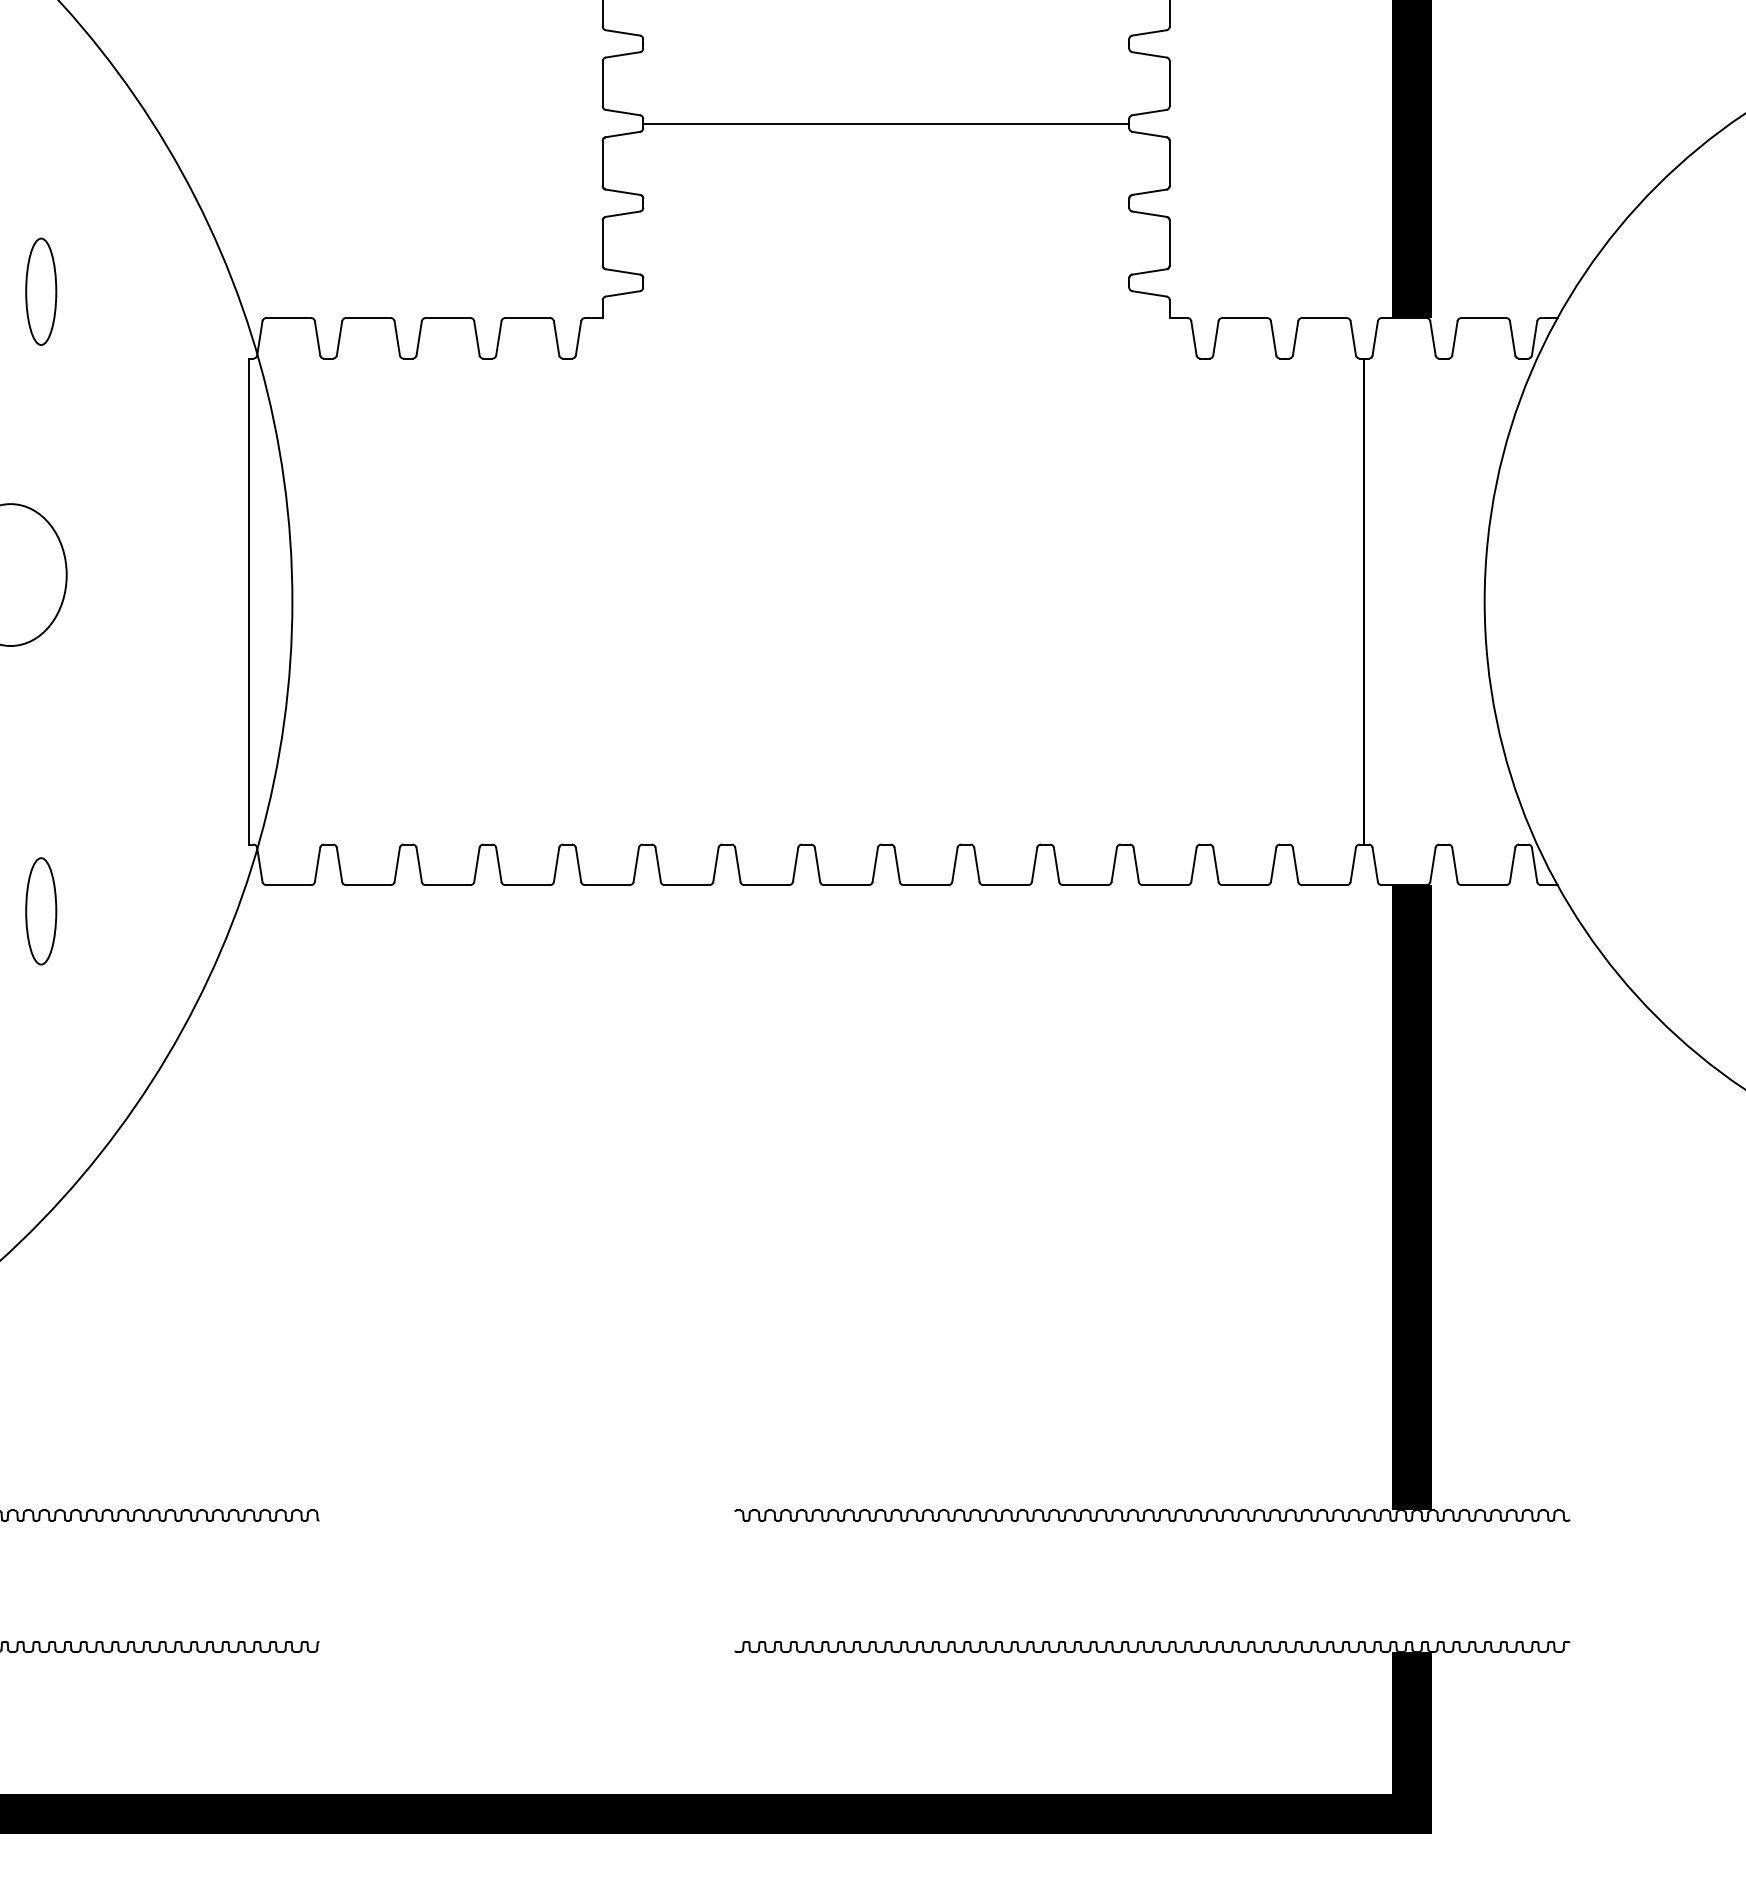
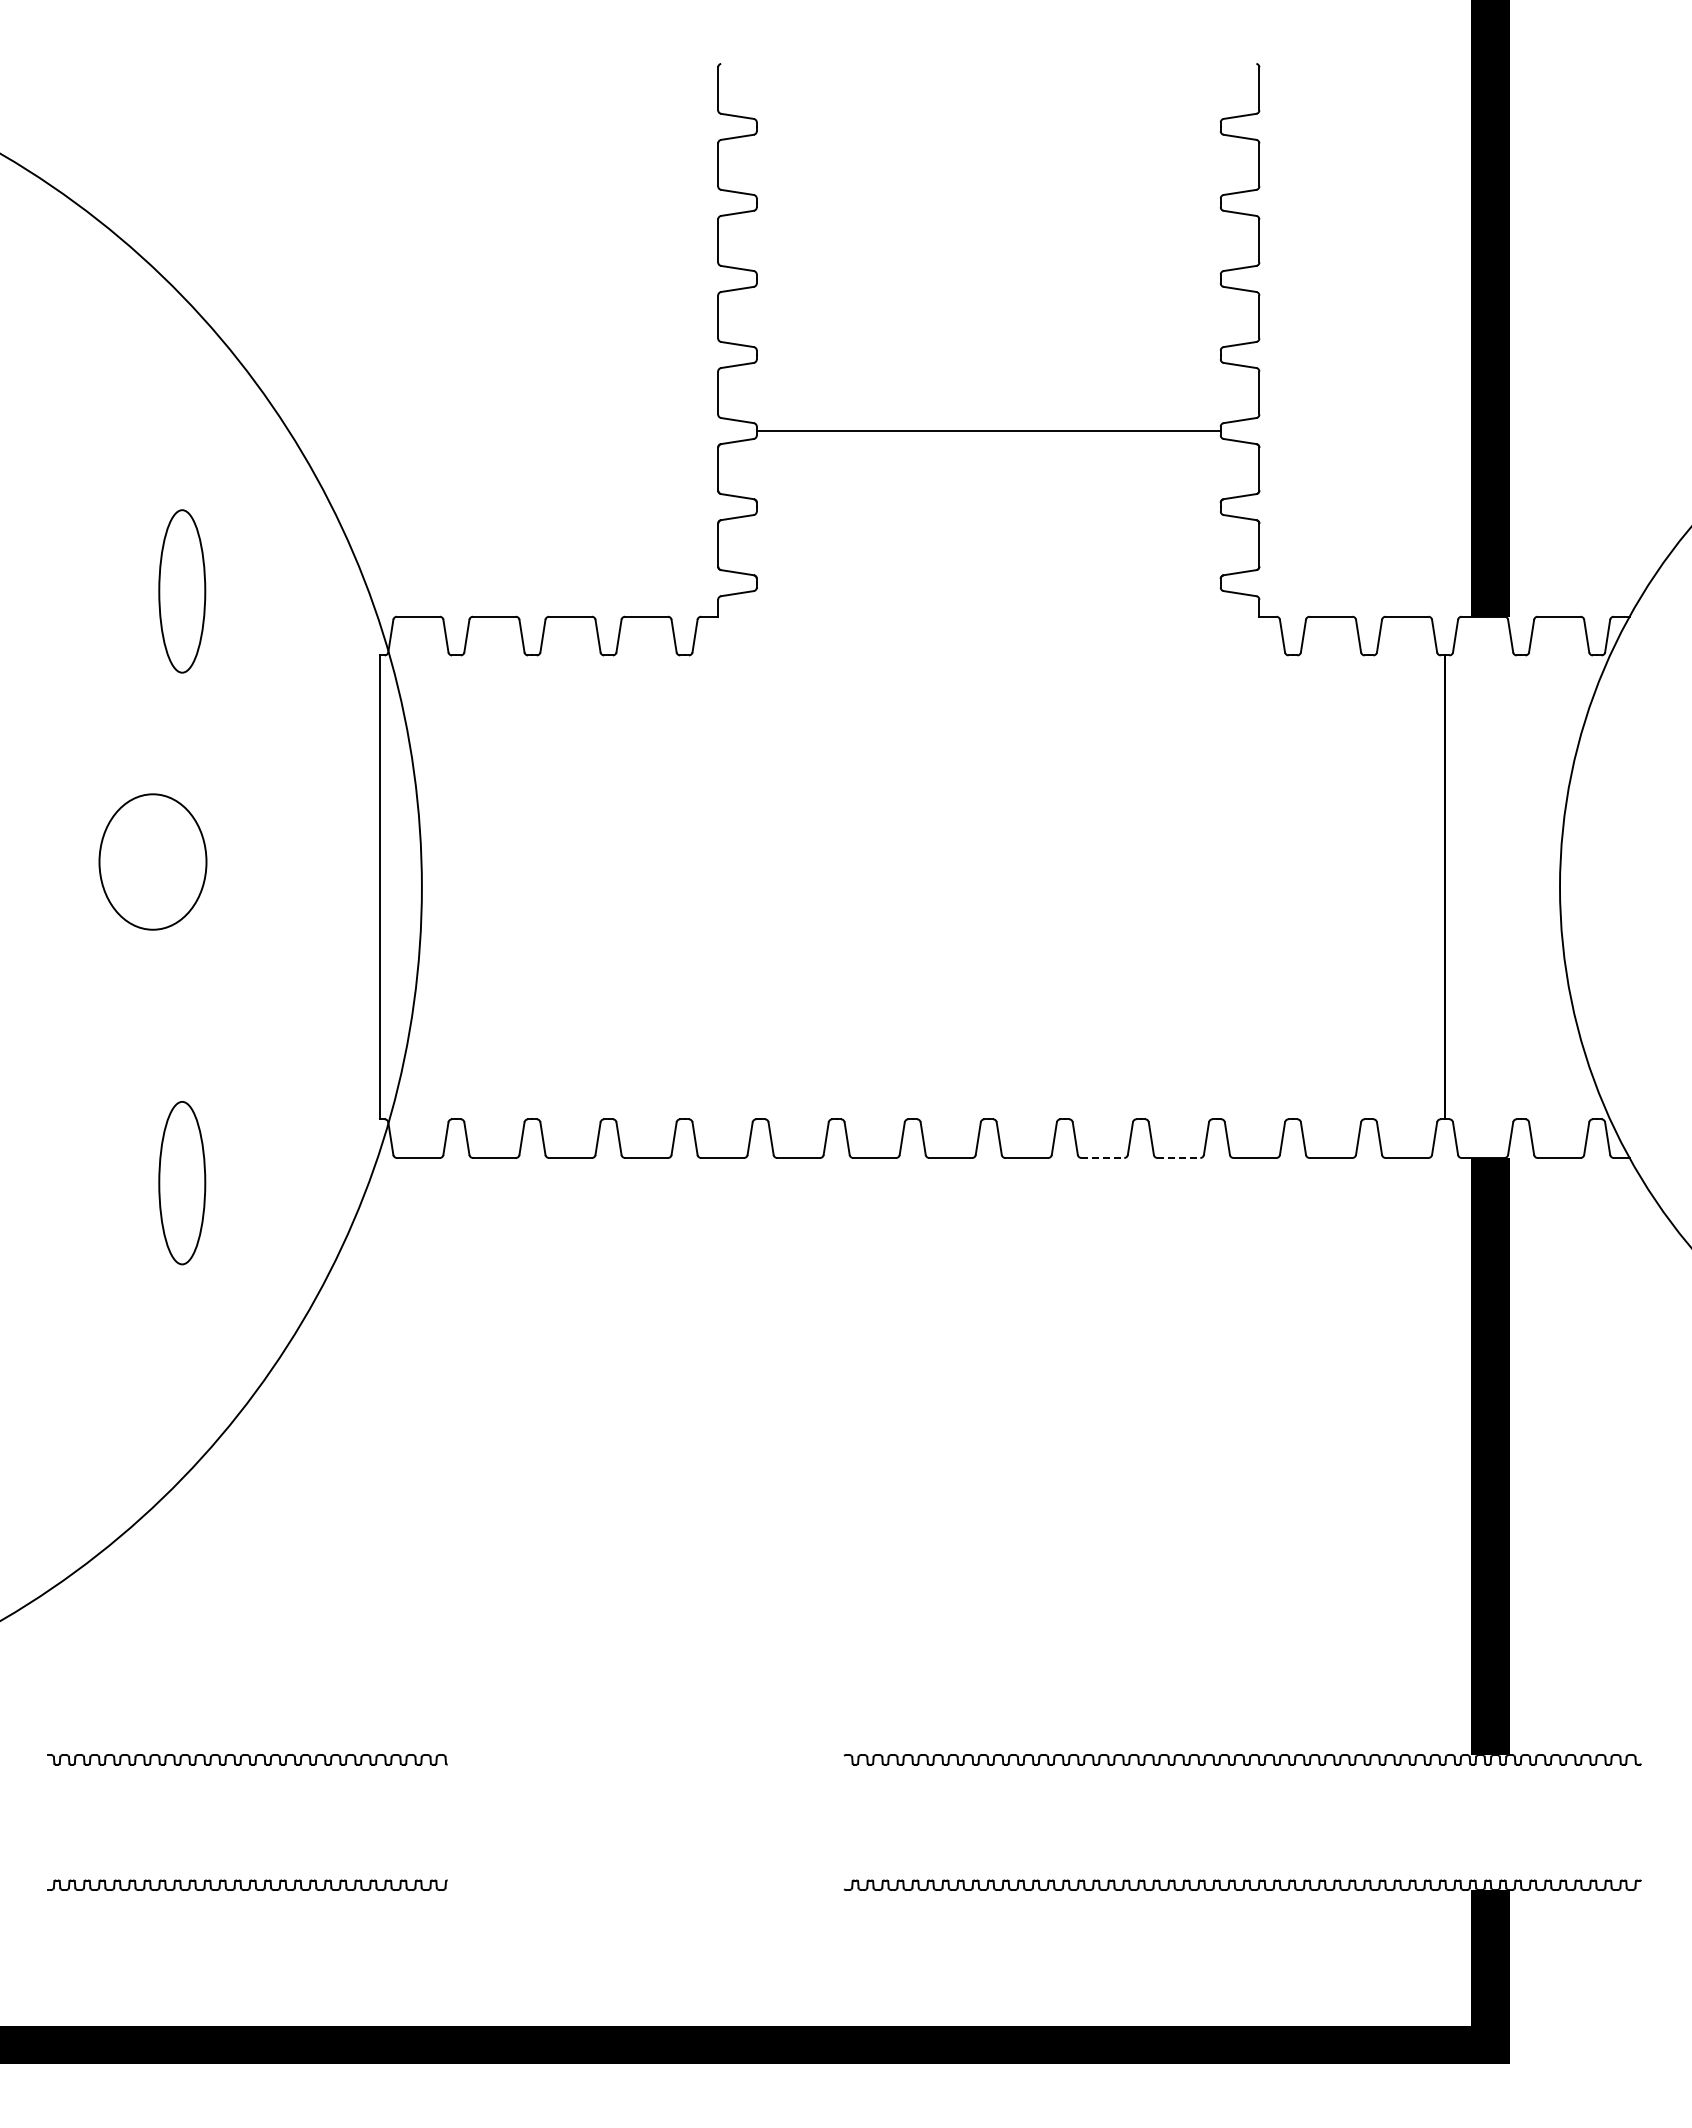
part: (40, 291) -> (181, 591), size x1.6
line: (1006, 884) -> (1103, 1157), solid -> dashed
line: (1086, 884) -> (1179, 1157), solid -> dashed
part: (40, 910) -> (181, 1182), size x1.6

